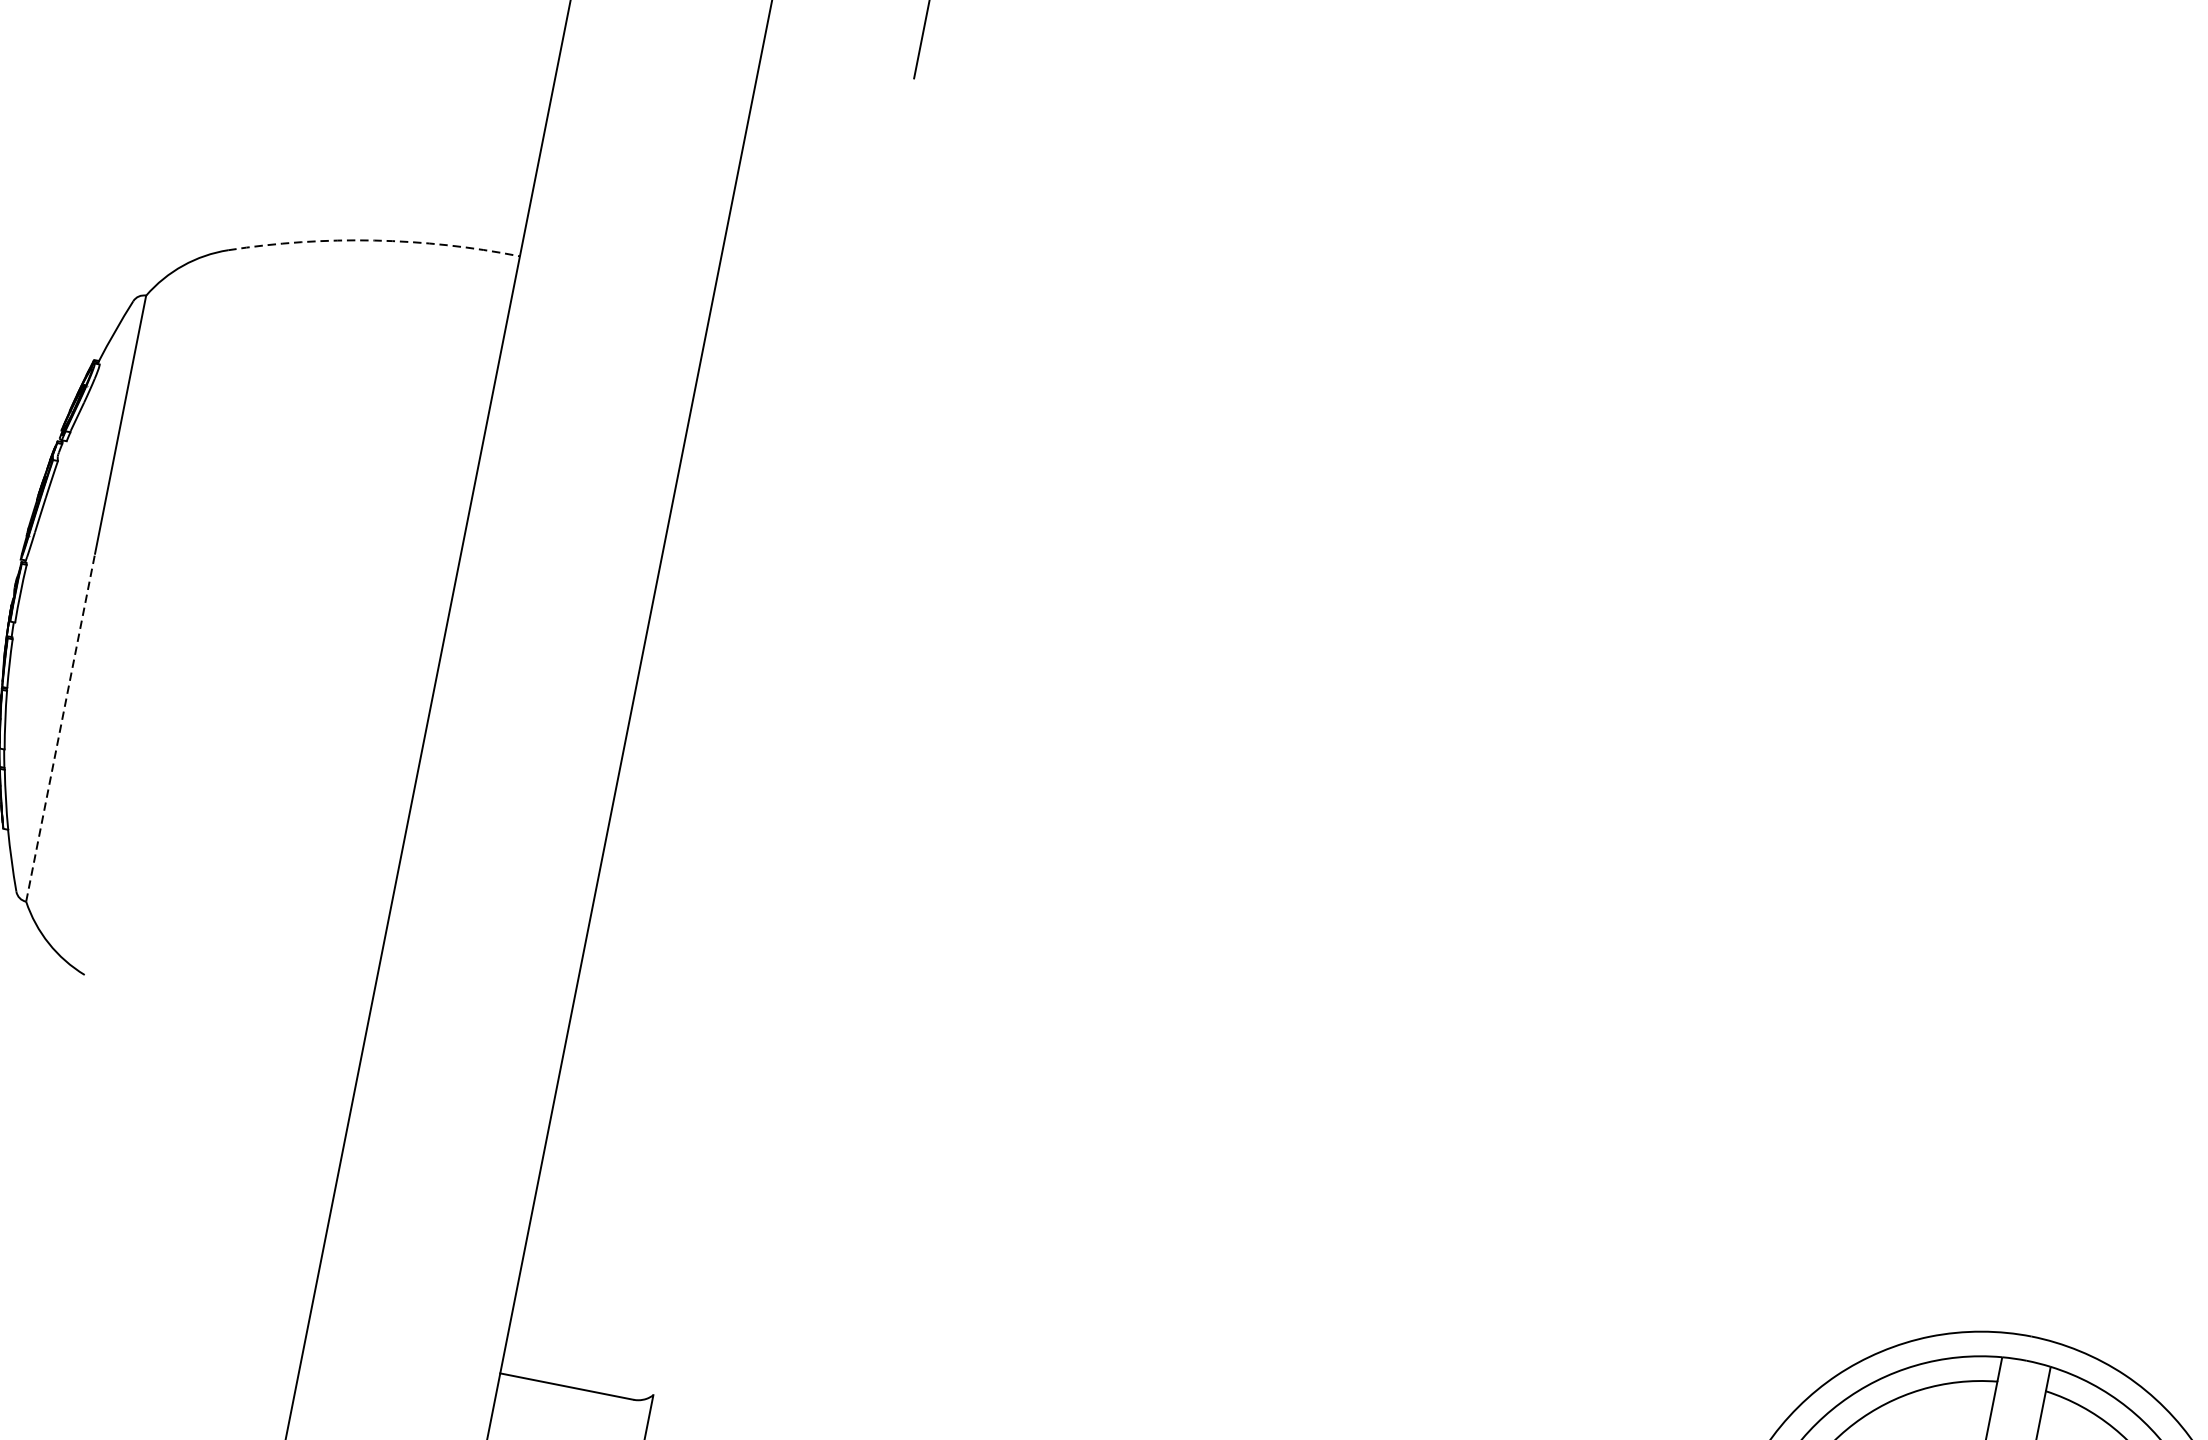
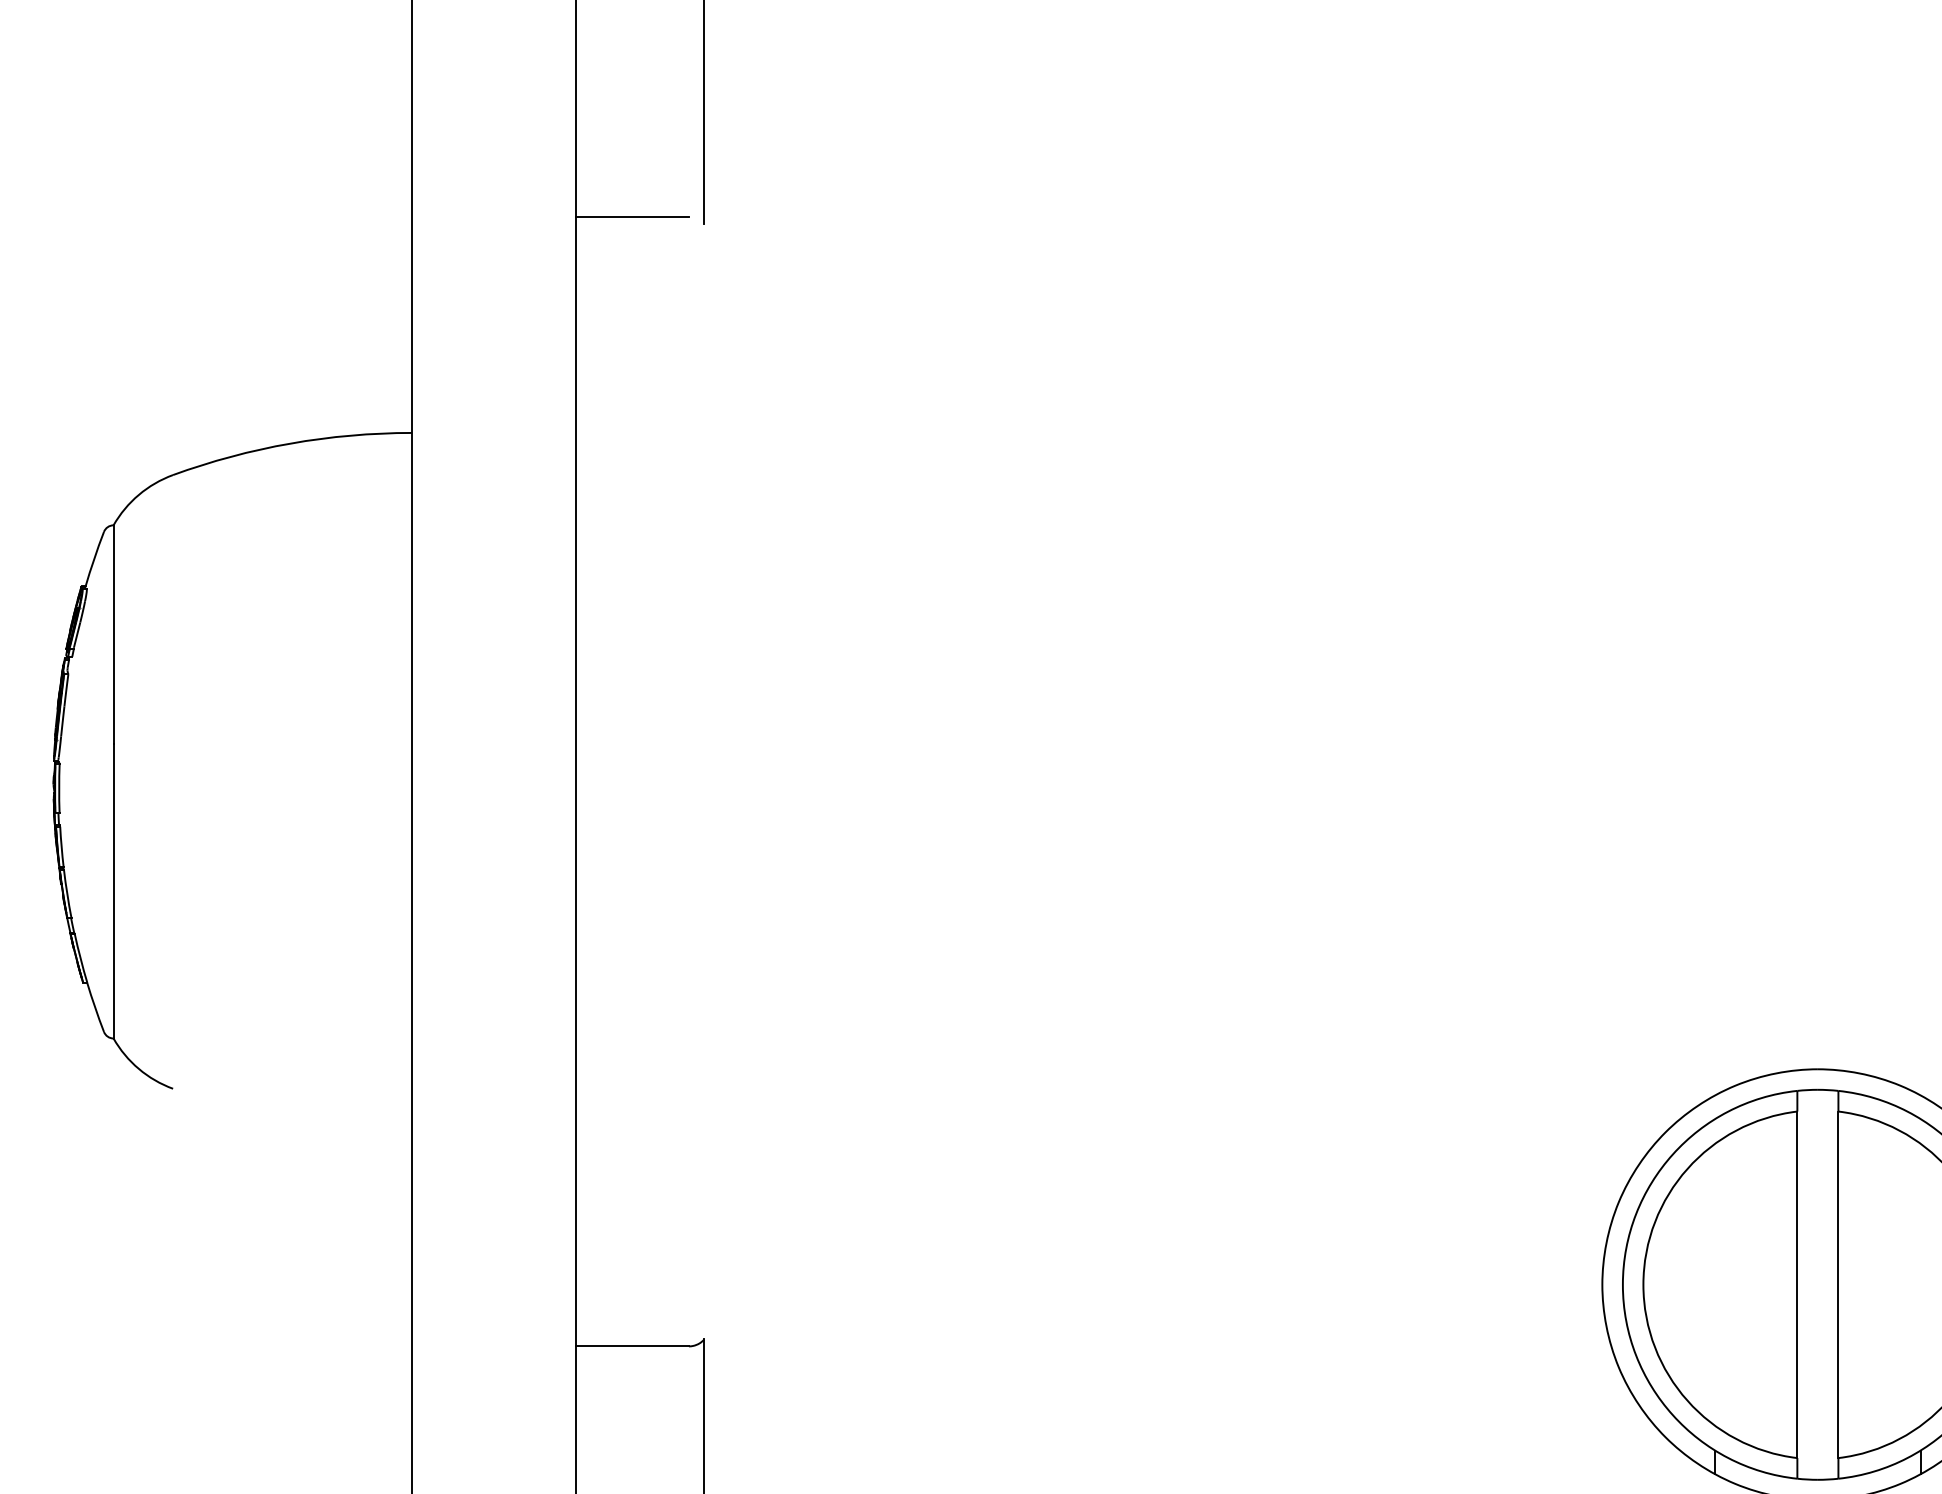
line: (830, 53) -> (632, 217), added
arc: (374, 240) -> (290, 443), dashed -> solid
line: (60, 726) -> (113, 890), dashed -> solid

